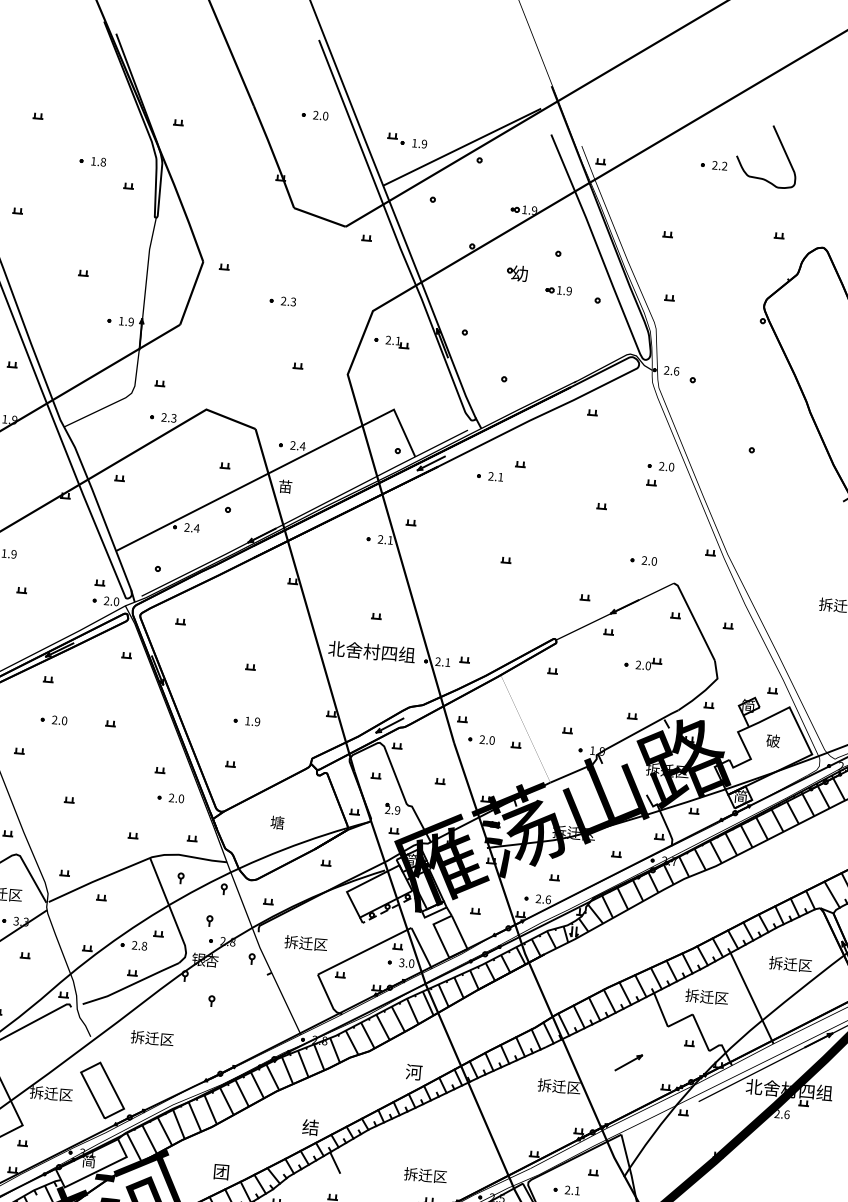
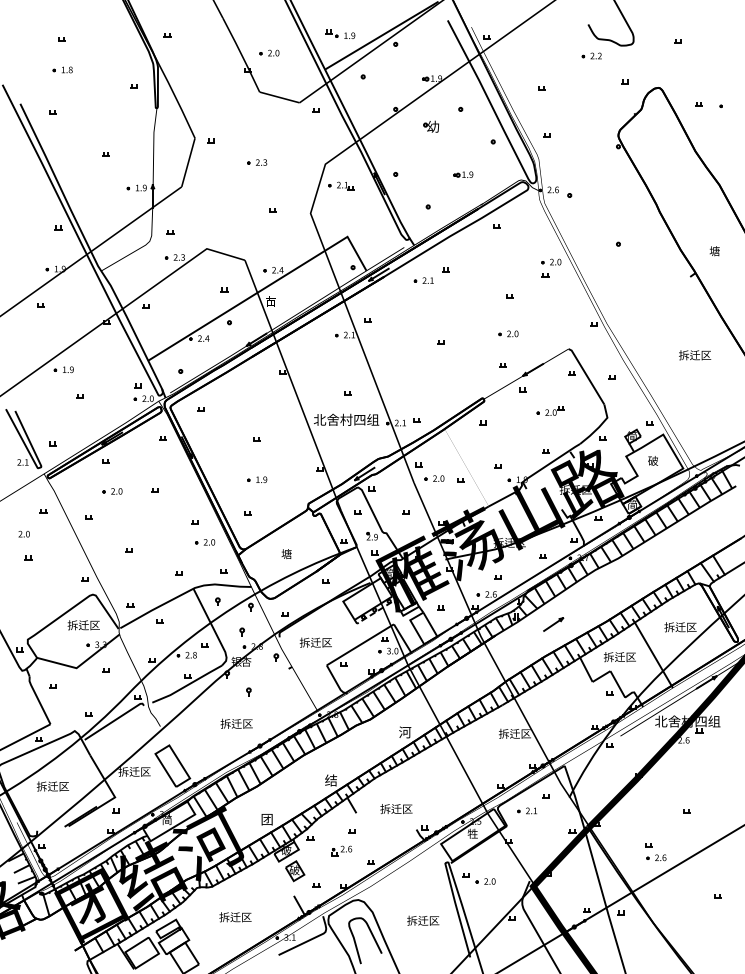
part: (315, 114) -> (269, 52), moved
part: (92, 160) -> (62, 69), moved
part: (713, 164) -> (591, 55), moved
part: (558, 289) -> (463, 174), moved
part: (643, 559) -> (508, 333), moved
text: (152, 1037) -> (236, 723), moved
part: (628, 1062) -> (553, 624), moved
text: (425, 1176) -> (396, 809), moved

